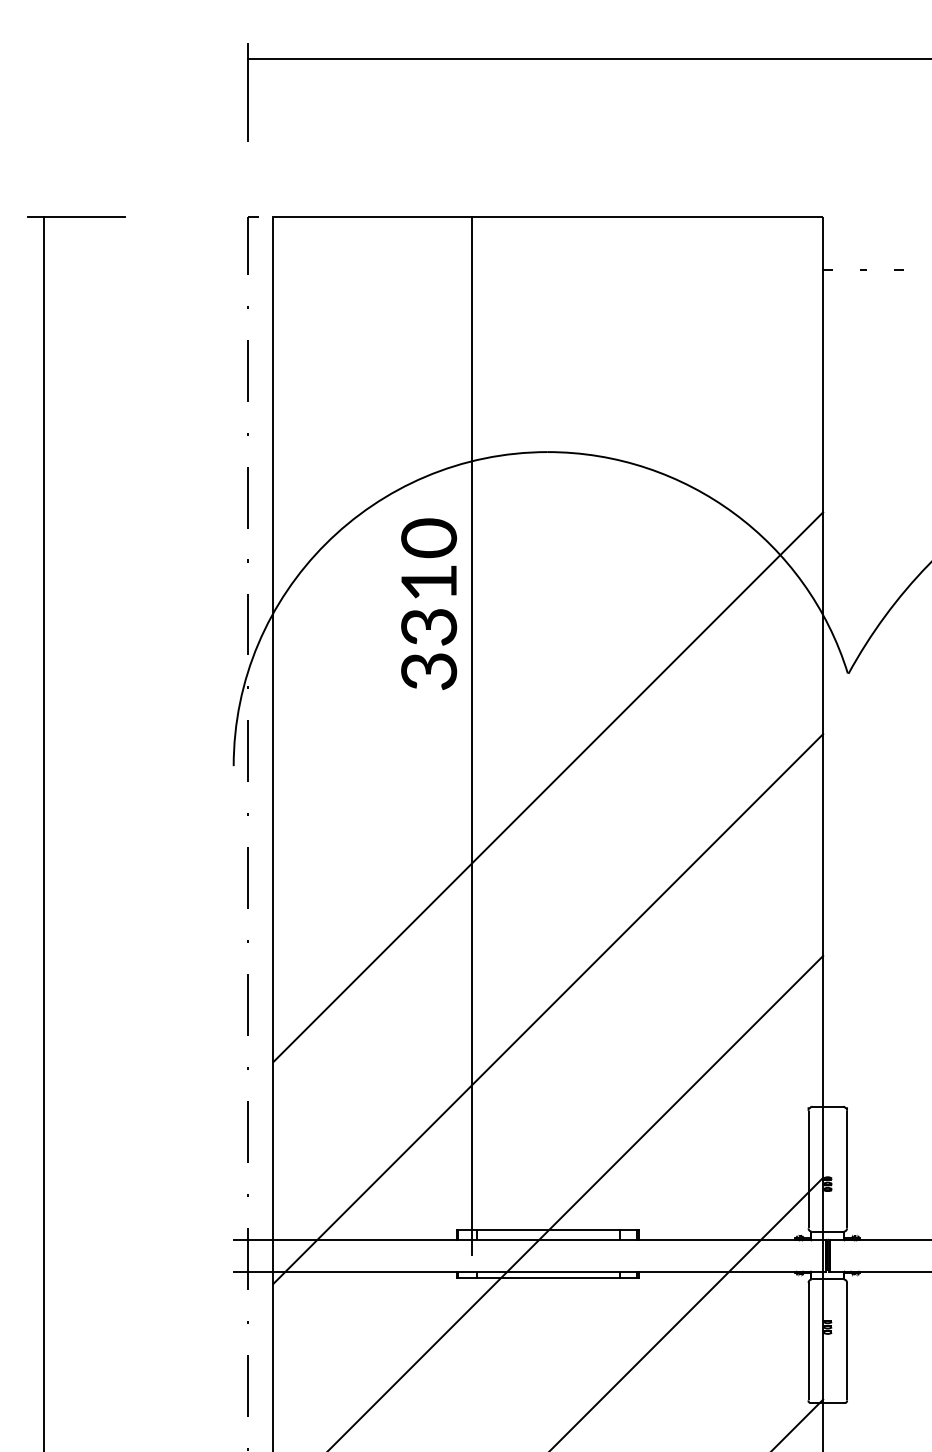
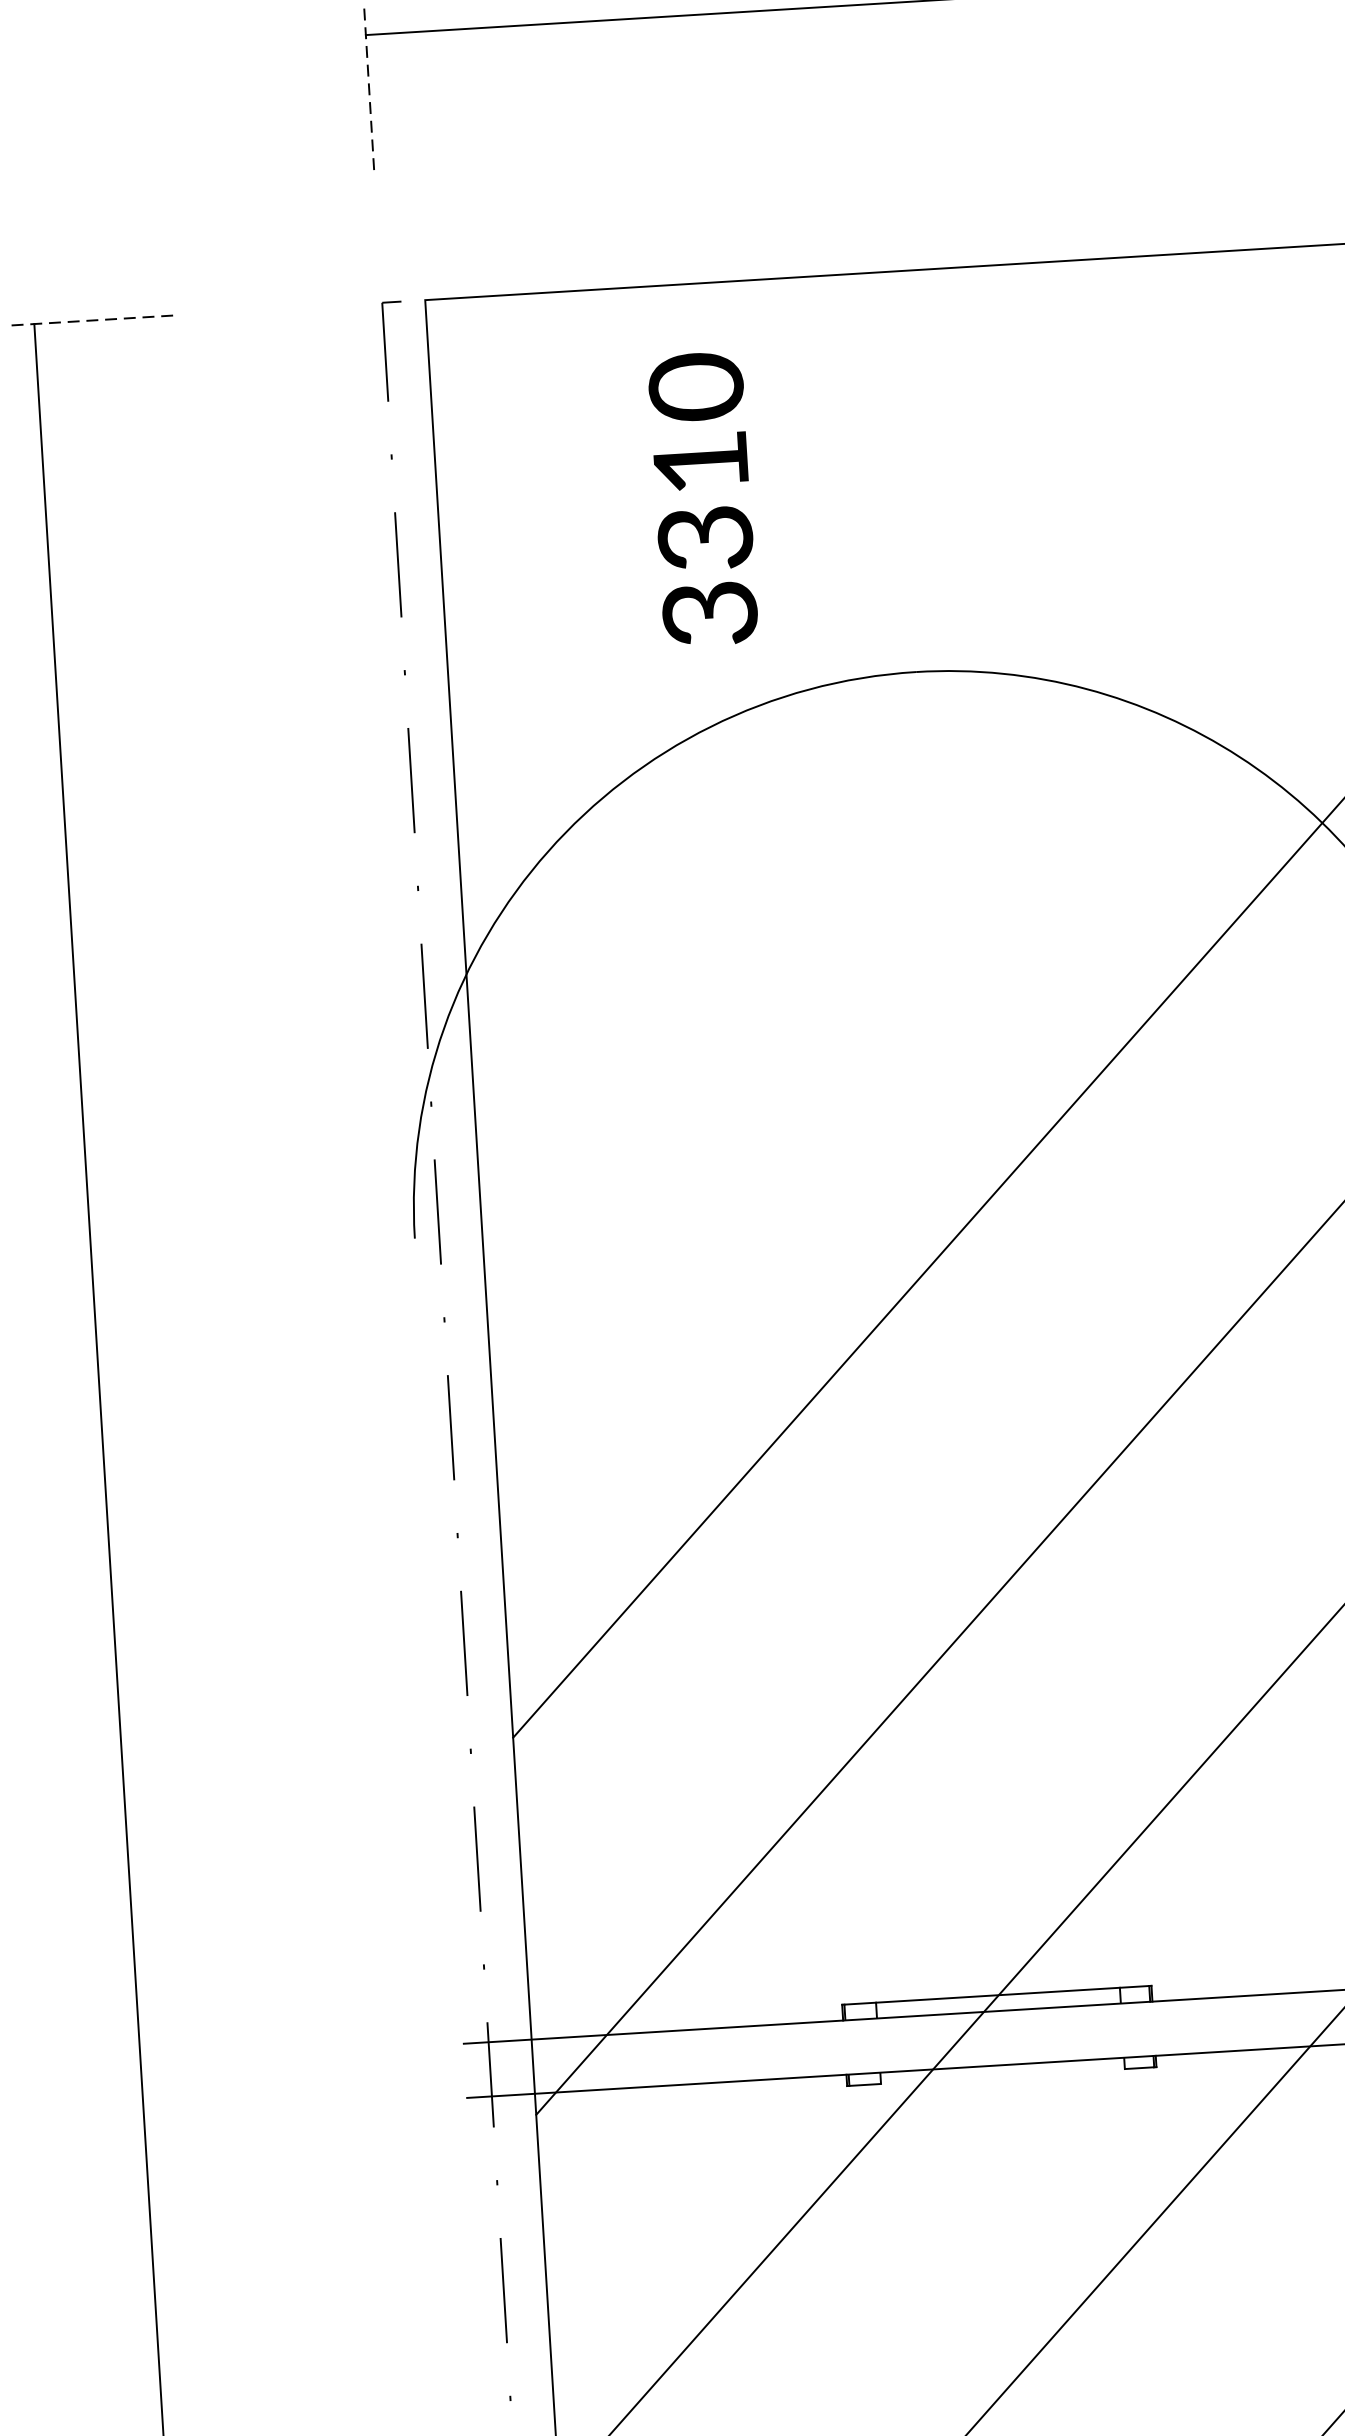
line: (248, 92) -> (369, 91), solid -> dashed
line: (76, 216) -> (90, 320), solid -> dashed
text: (429, 604) -> (703, 499), moved
line: (472, 735) -> (817, 1161), removed
line: (547, 1278) -> (1001, 2077), removed

